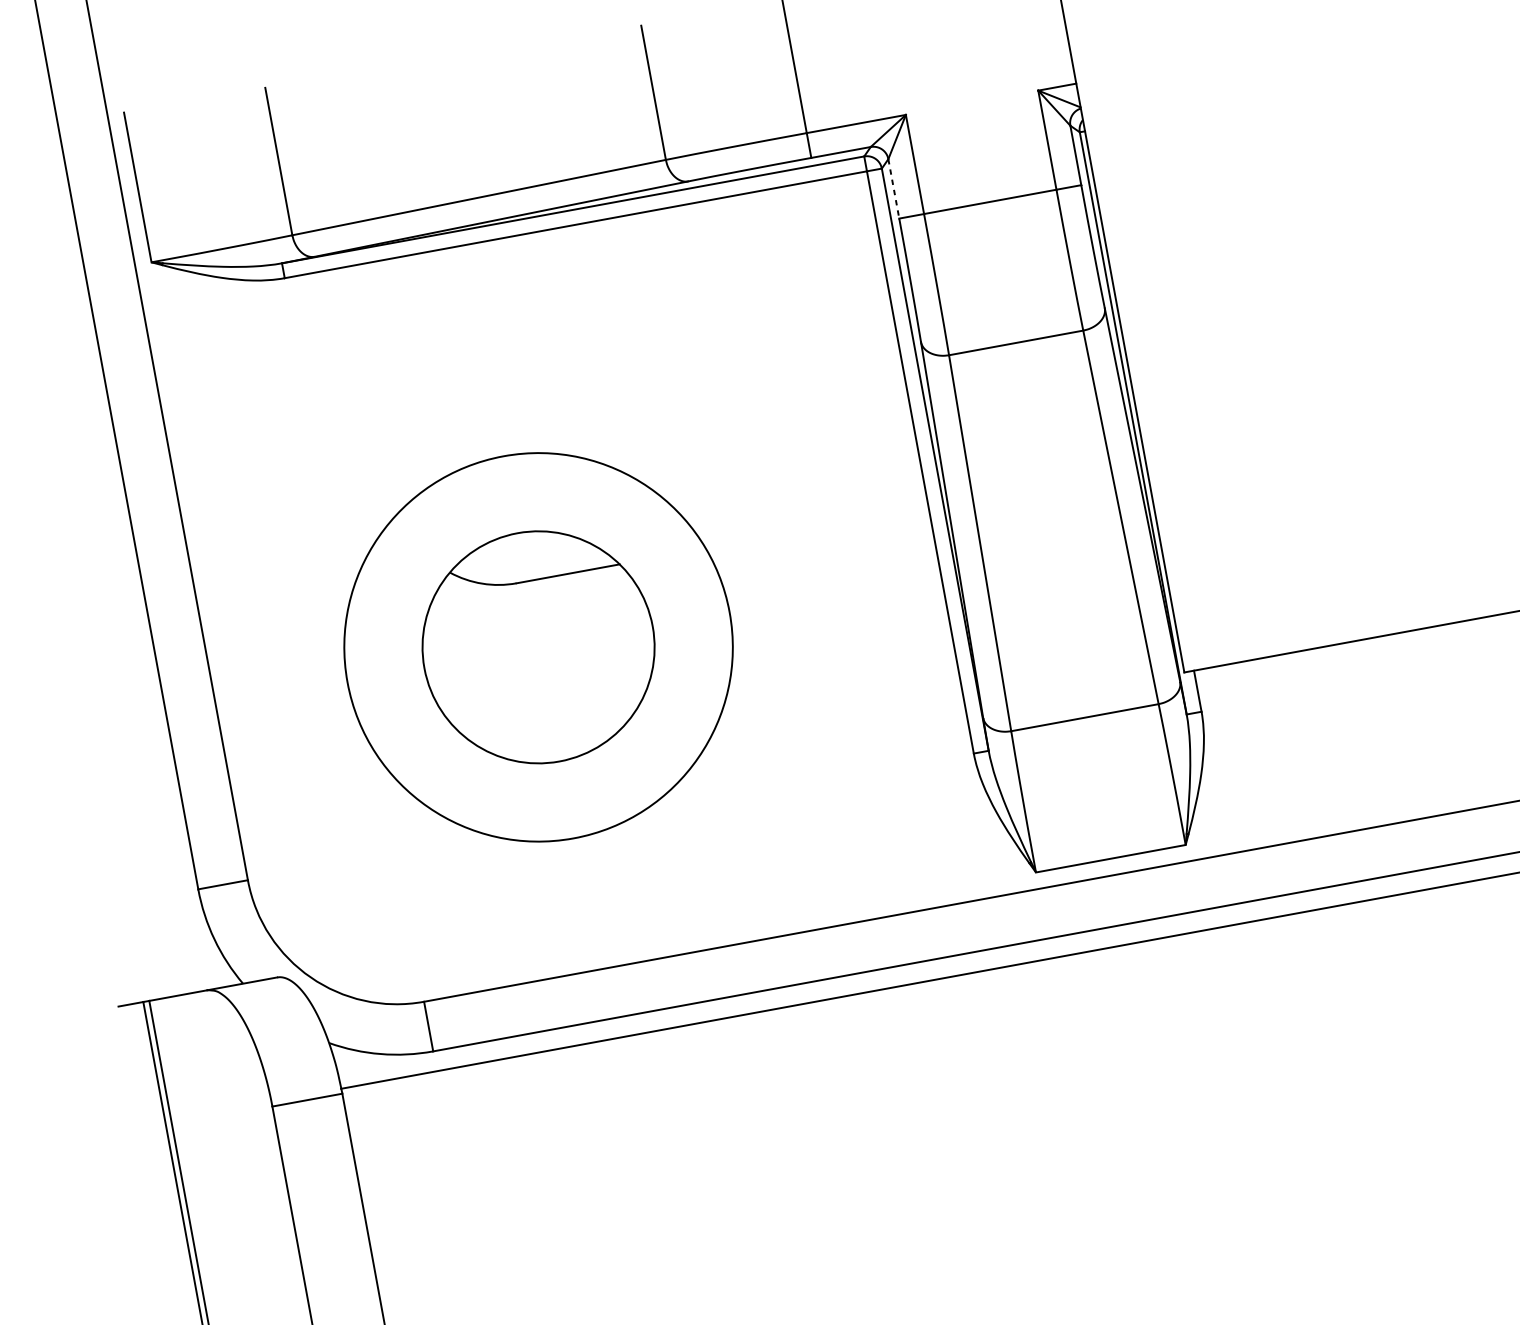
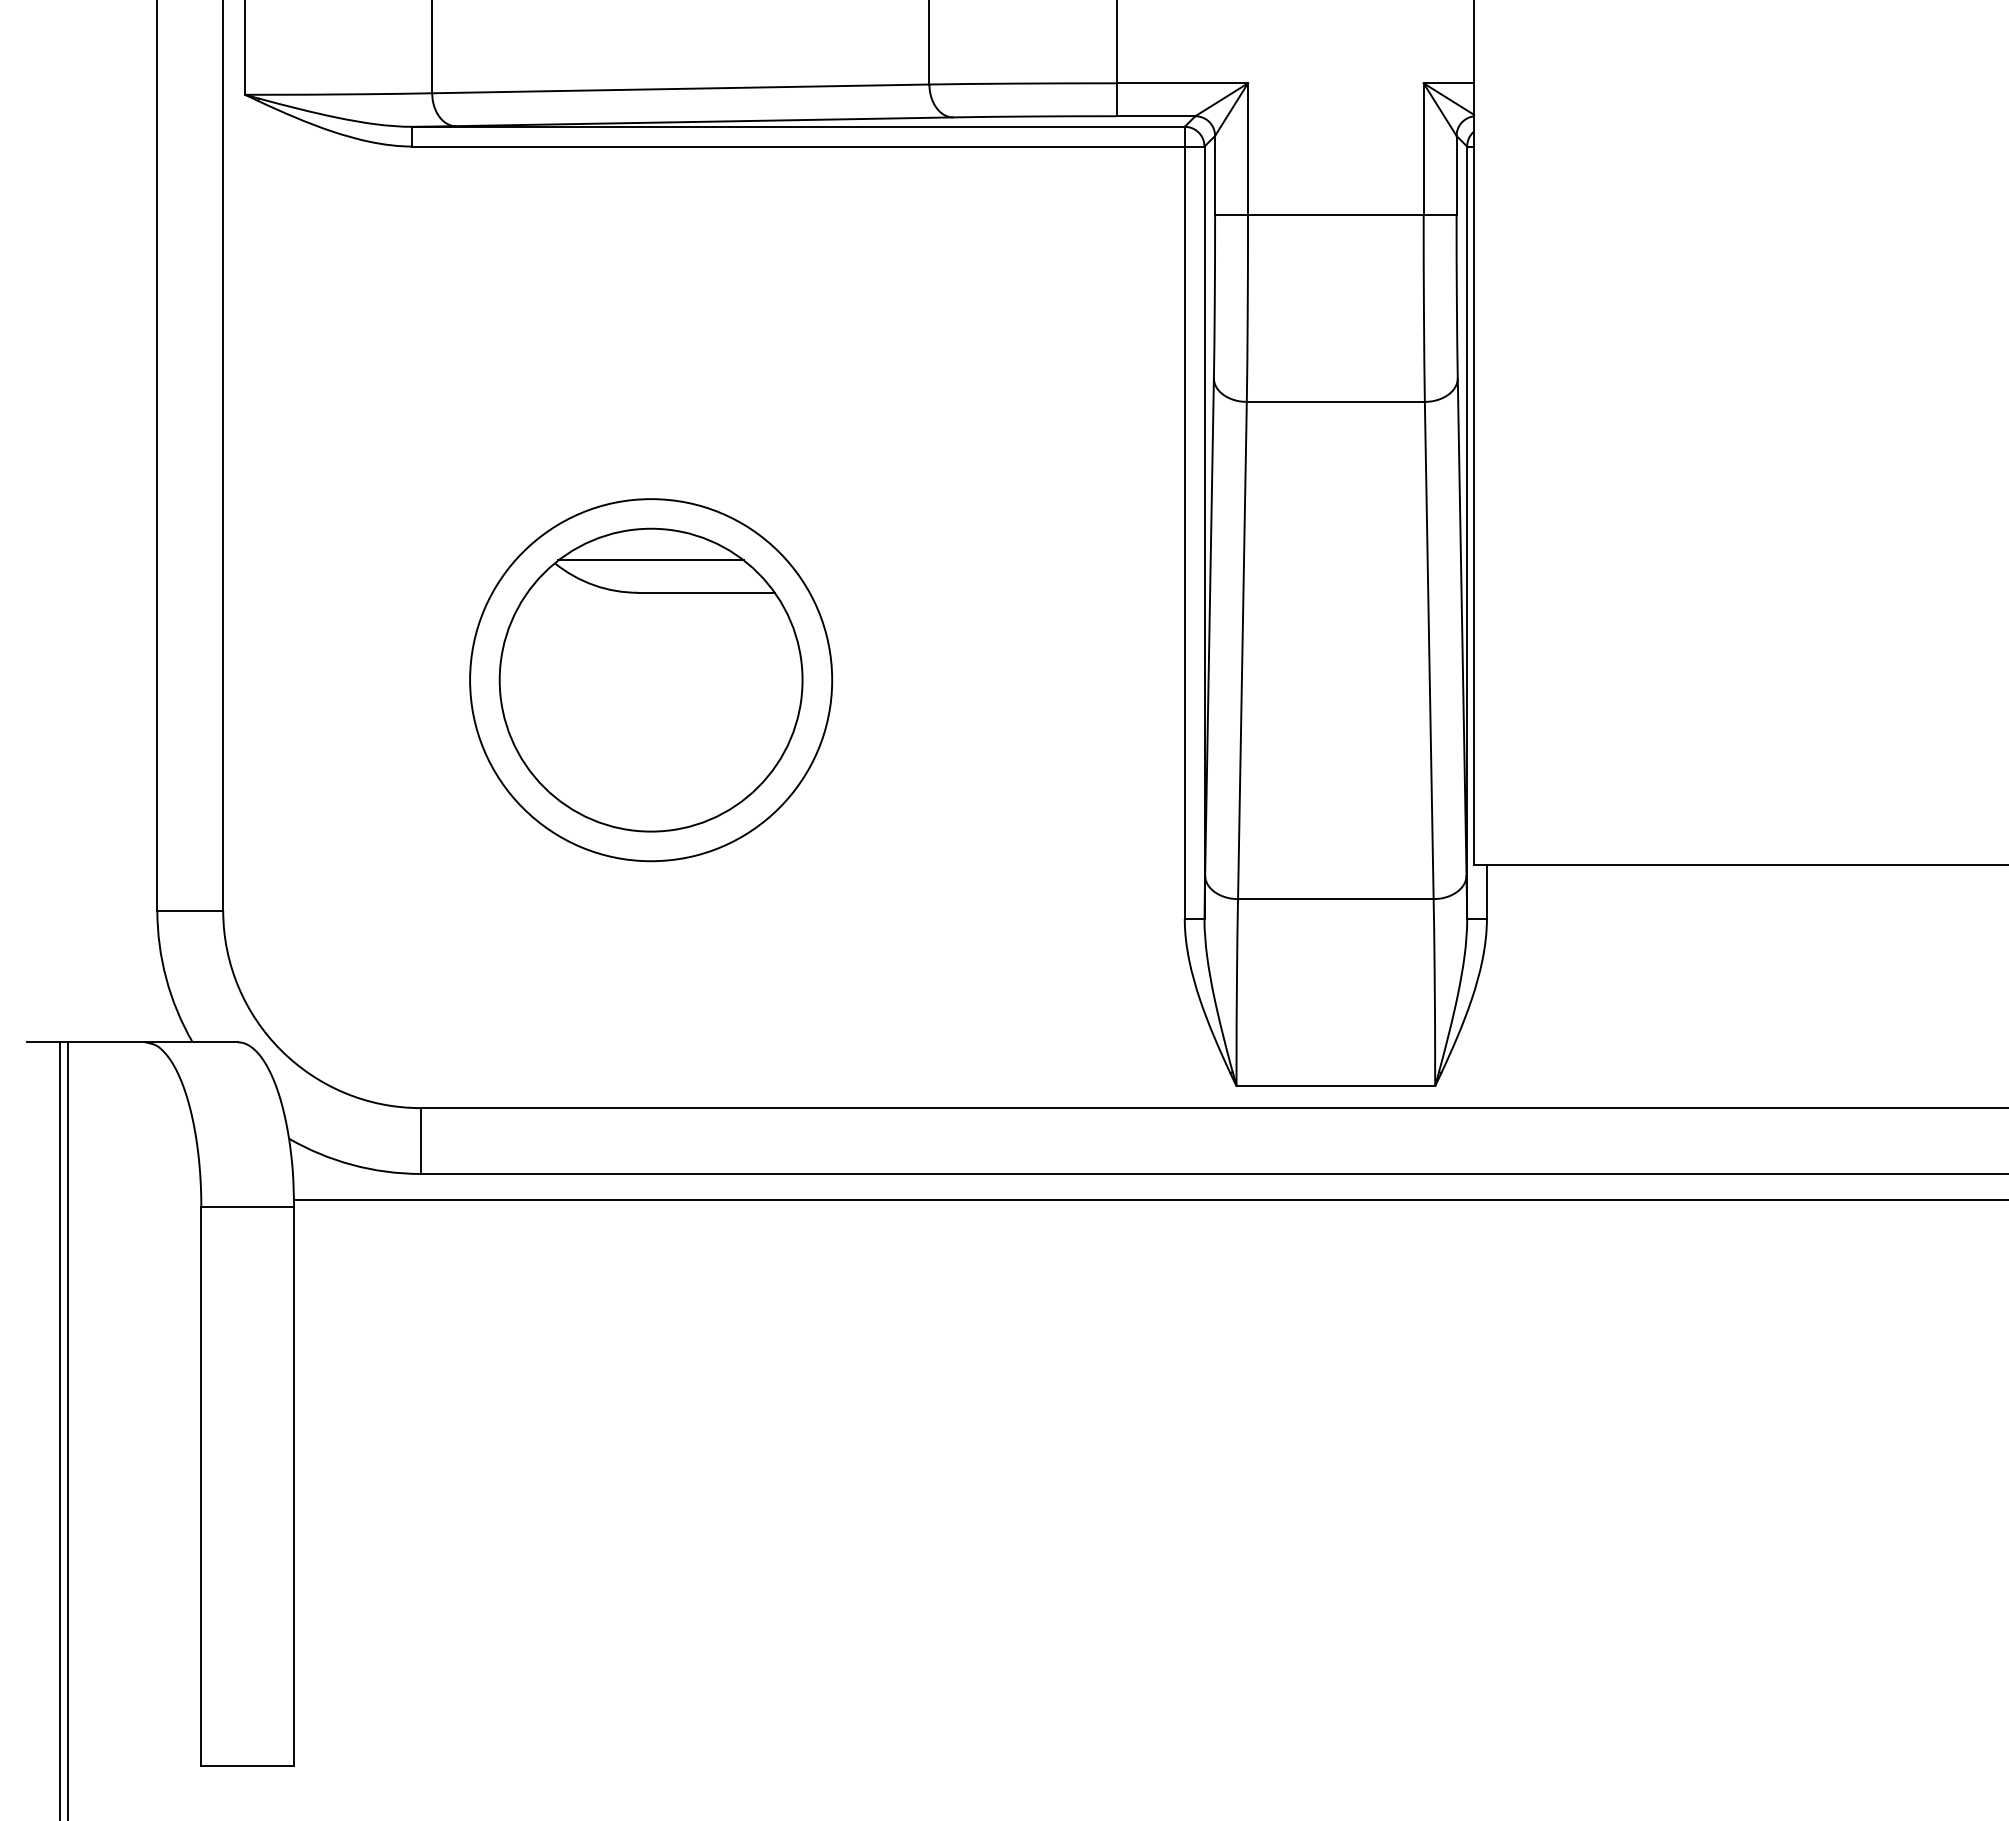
line: (894, 188) -> (1215, 175), dashed -> solid
line: (521, 557) -> (650, 560), added
circle: (538, 647) -> (651, 680), size x0.71

